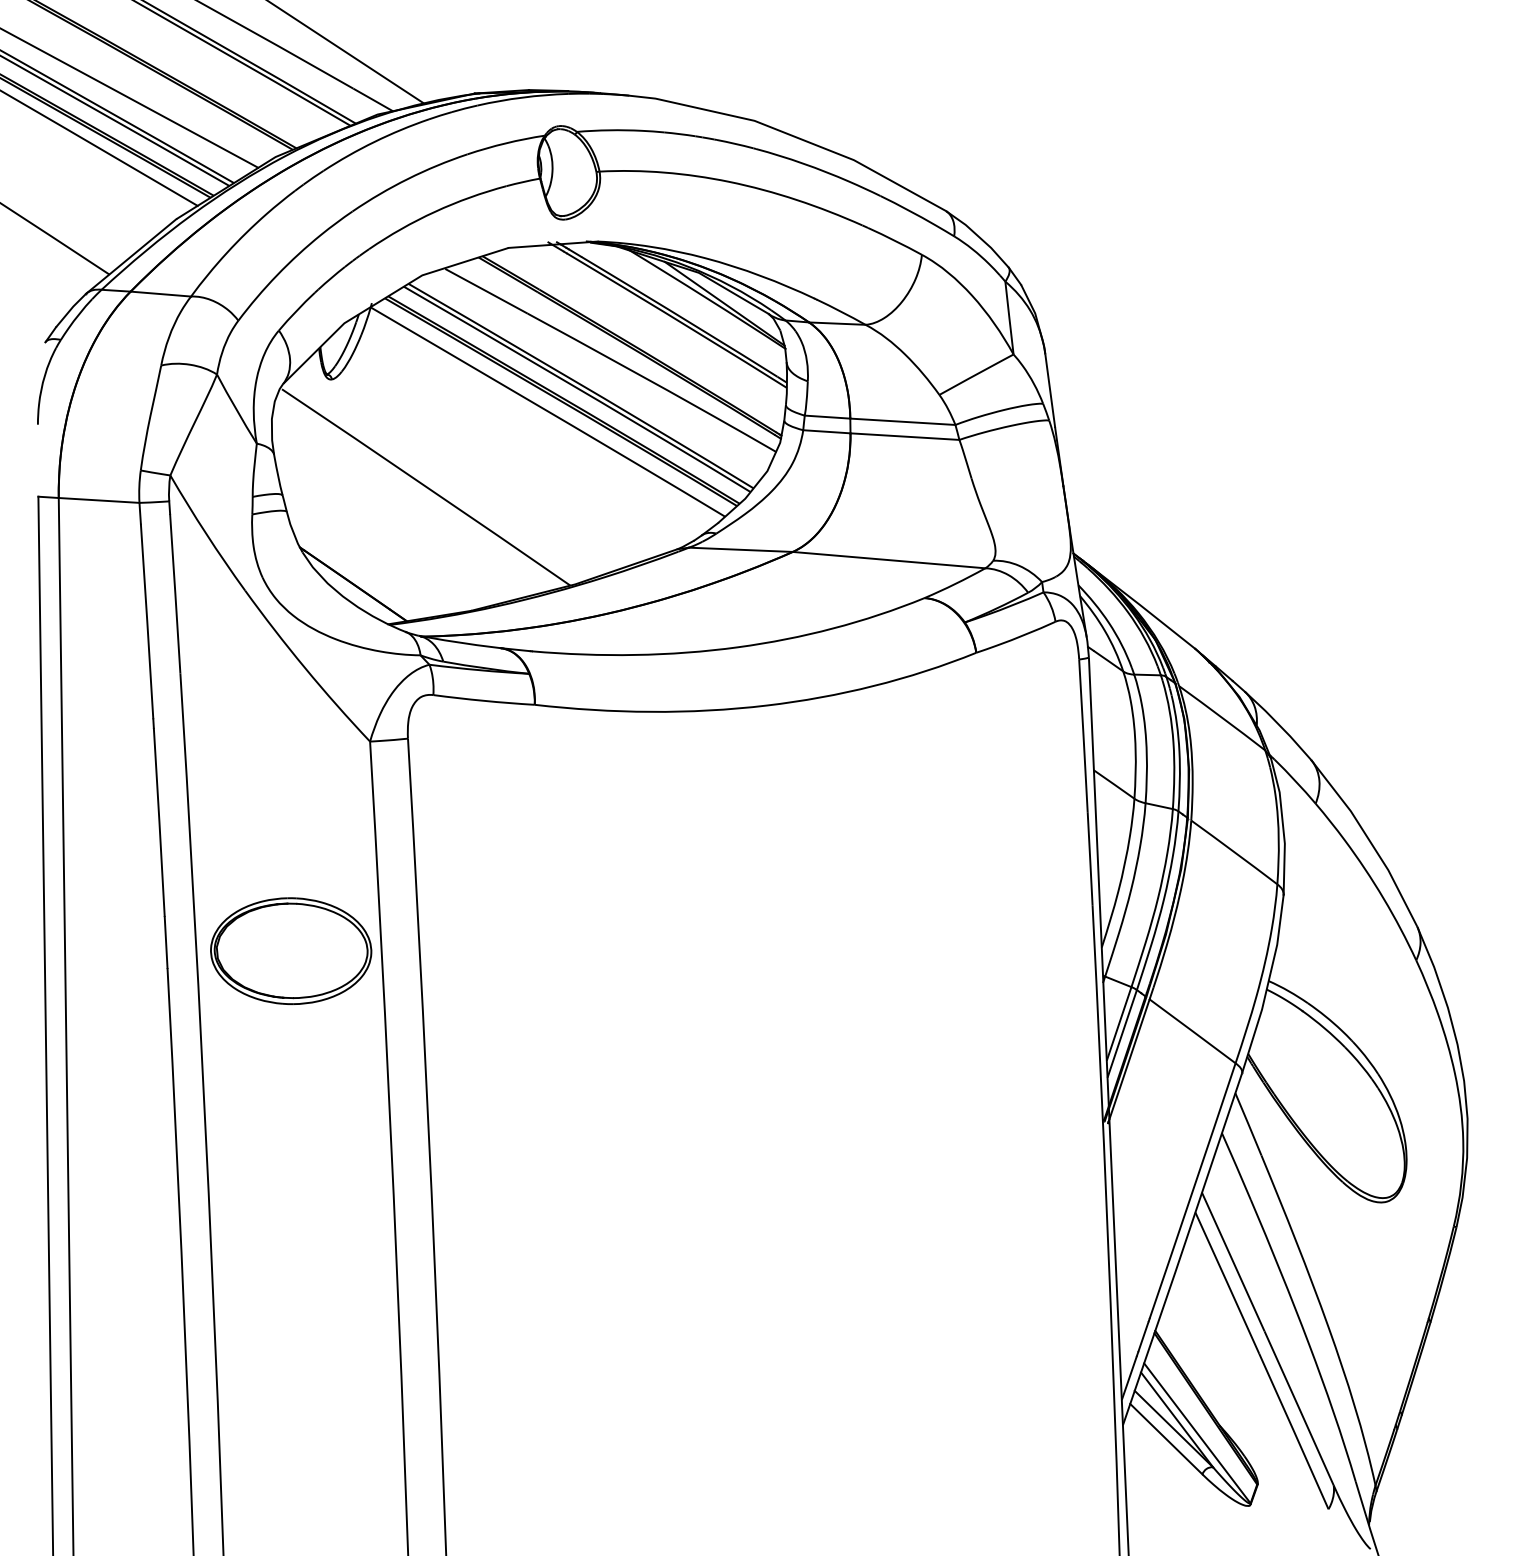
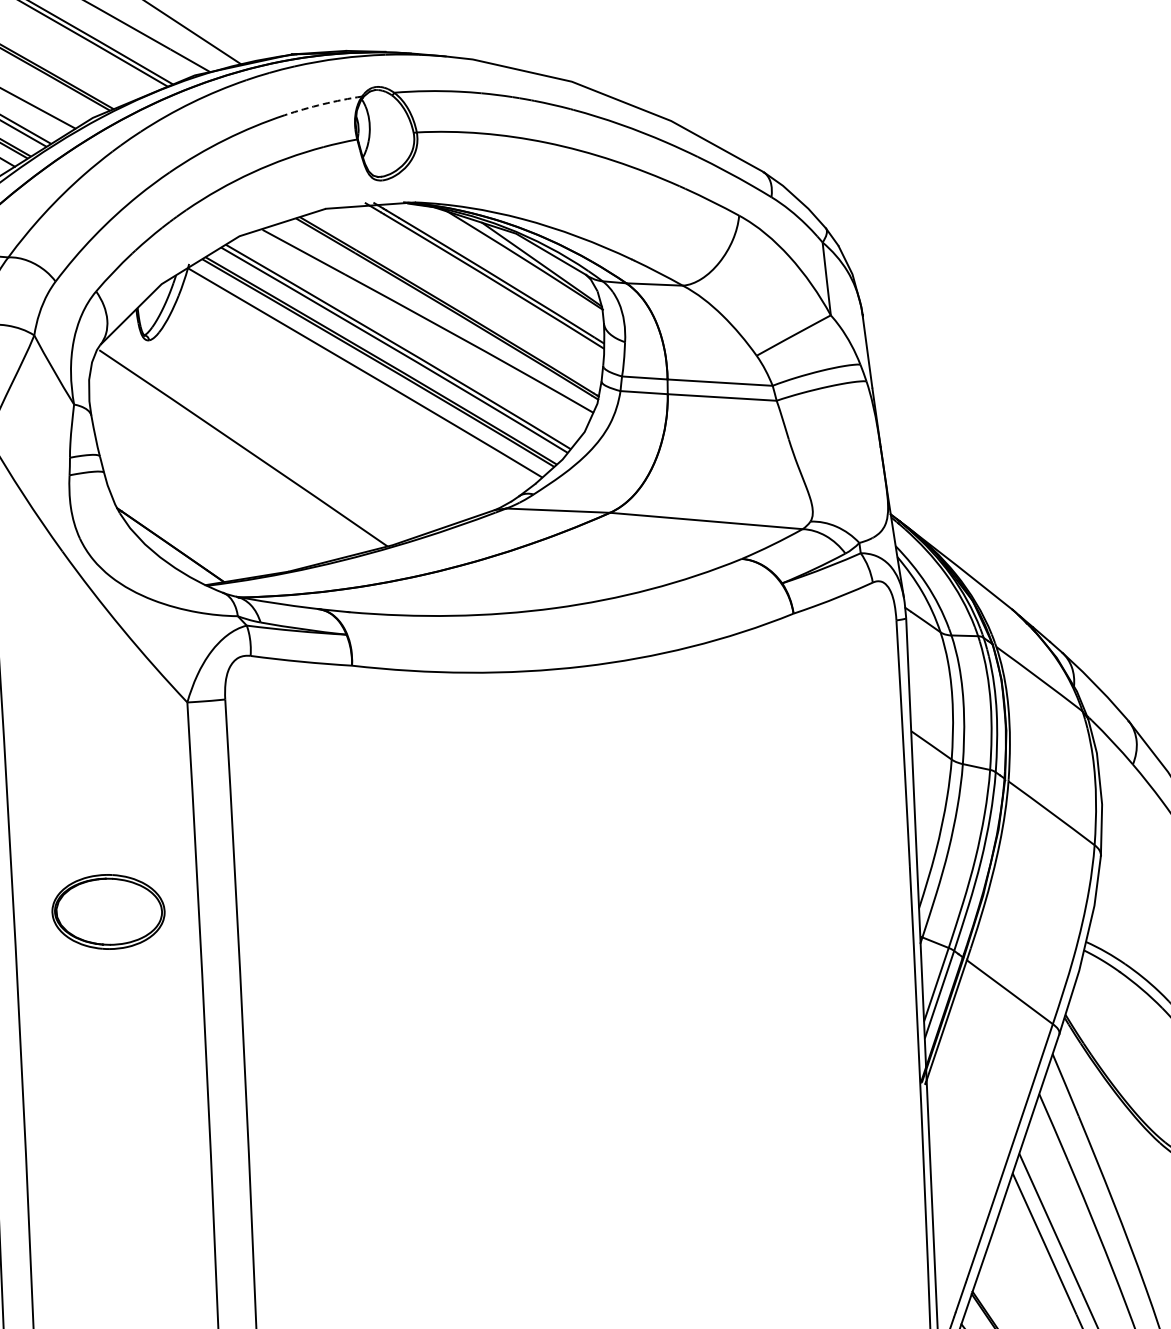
arc: (505, 143) -> (322, 104), solid -> dashed
part: (291, 950) -> (108, 911), size x0.7

